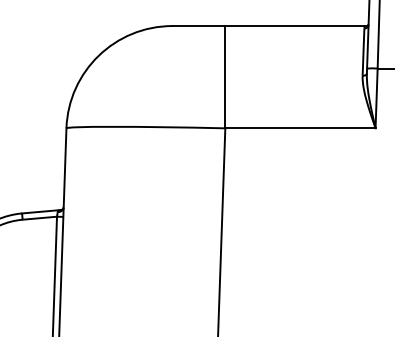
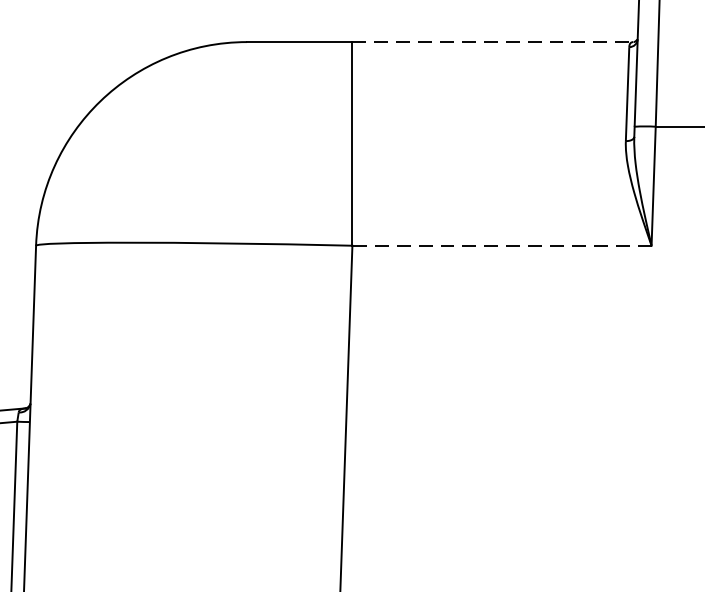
line: (295, 26) -> (492, 42), solid -> dashed
line: (299, 128) -> (500, 246), solid -> dashed

